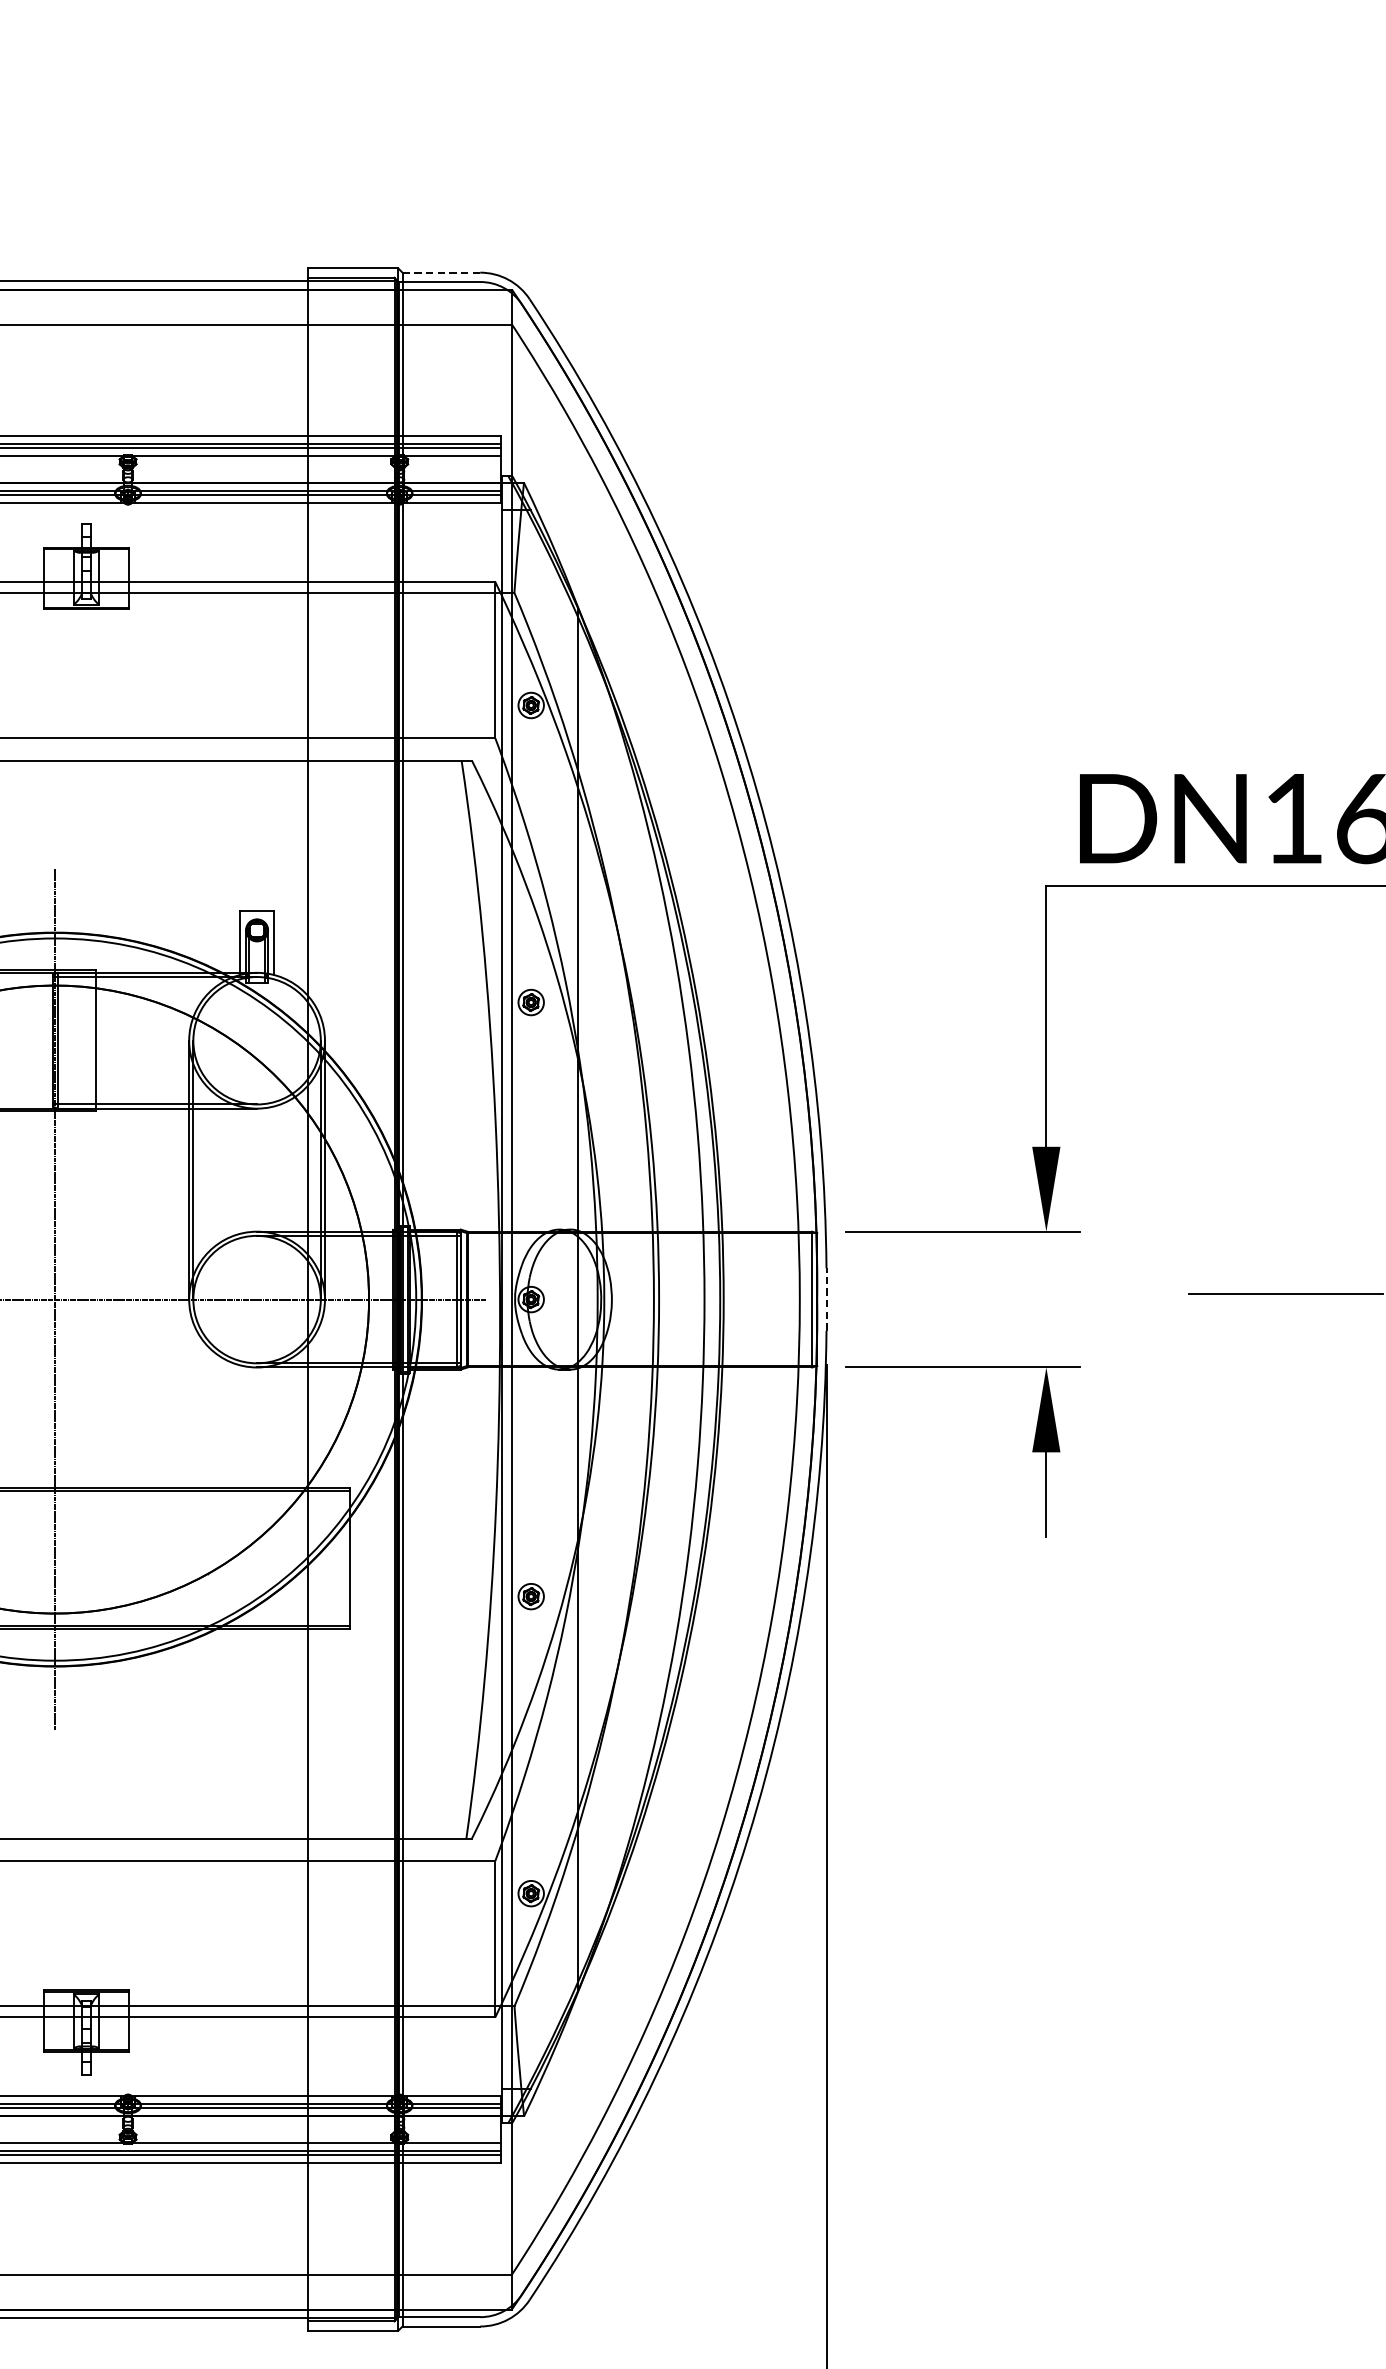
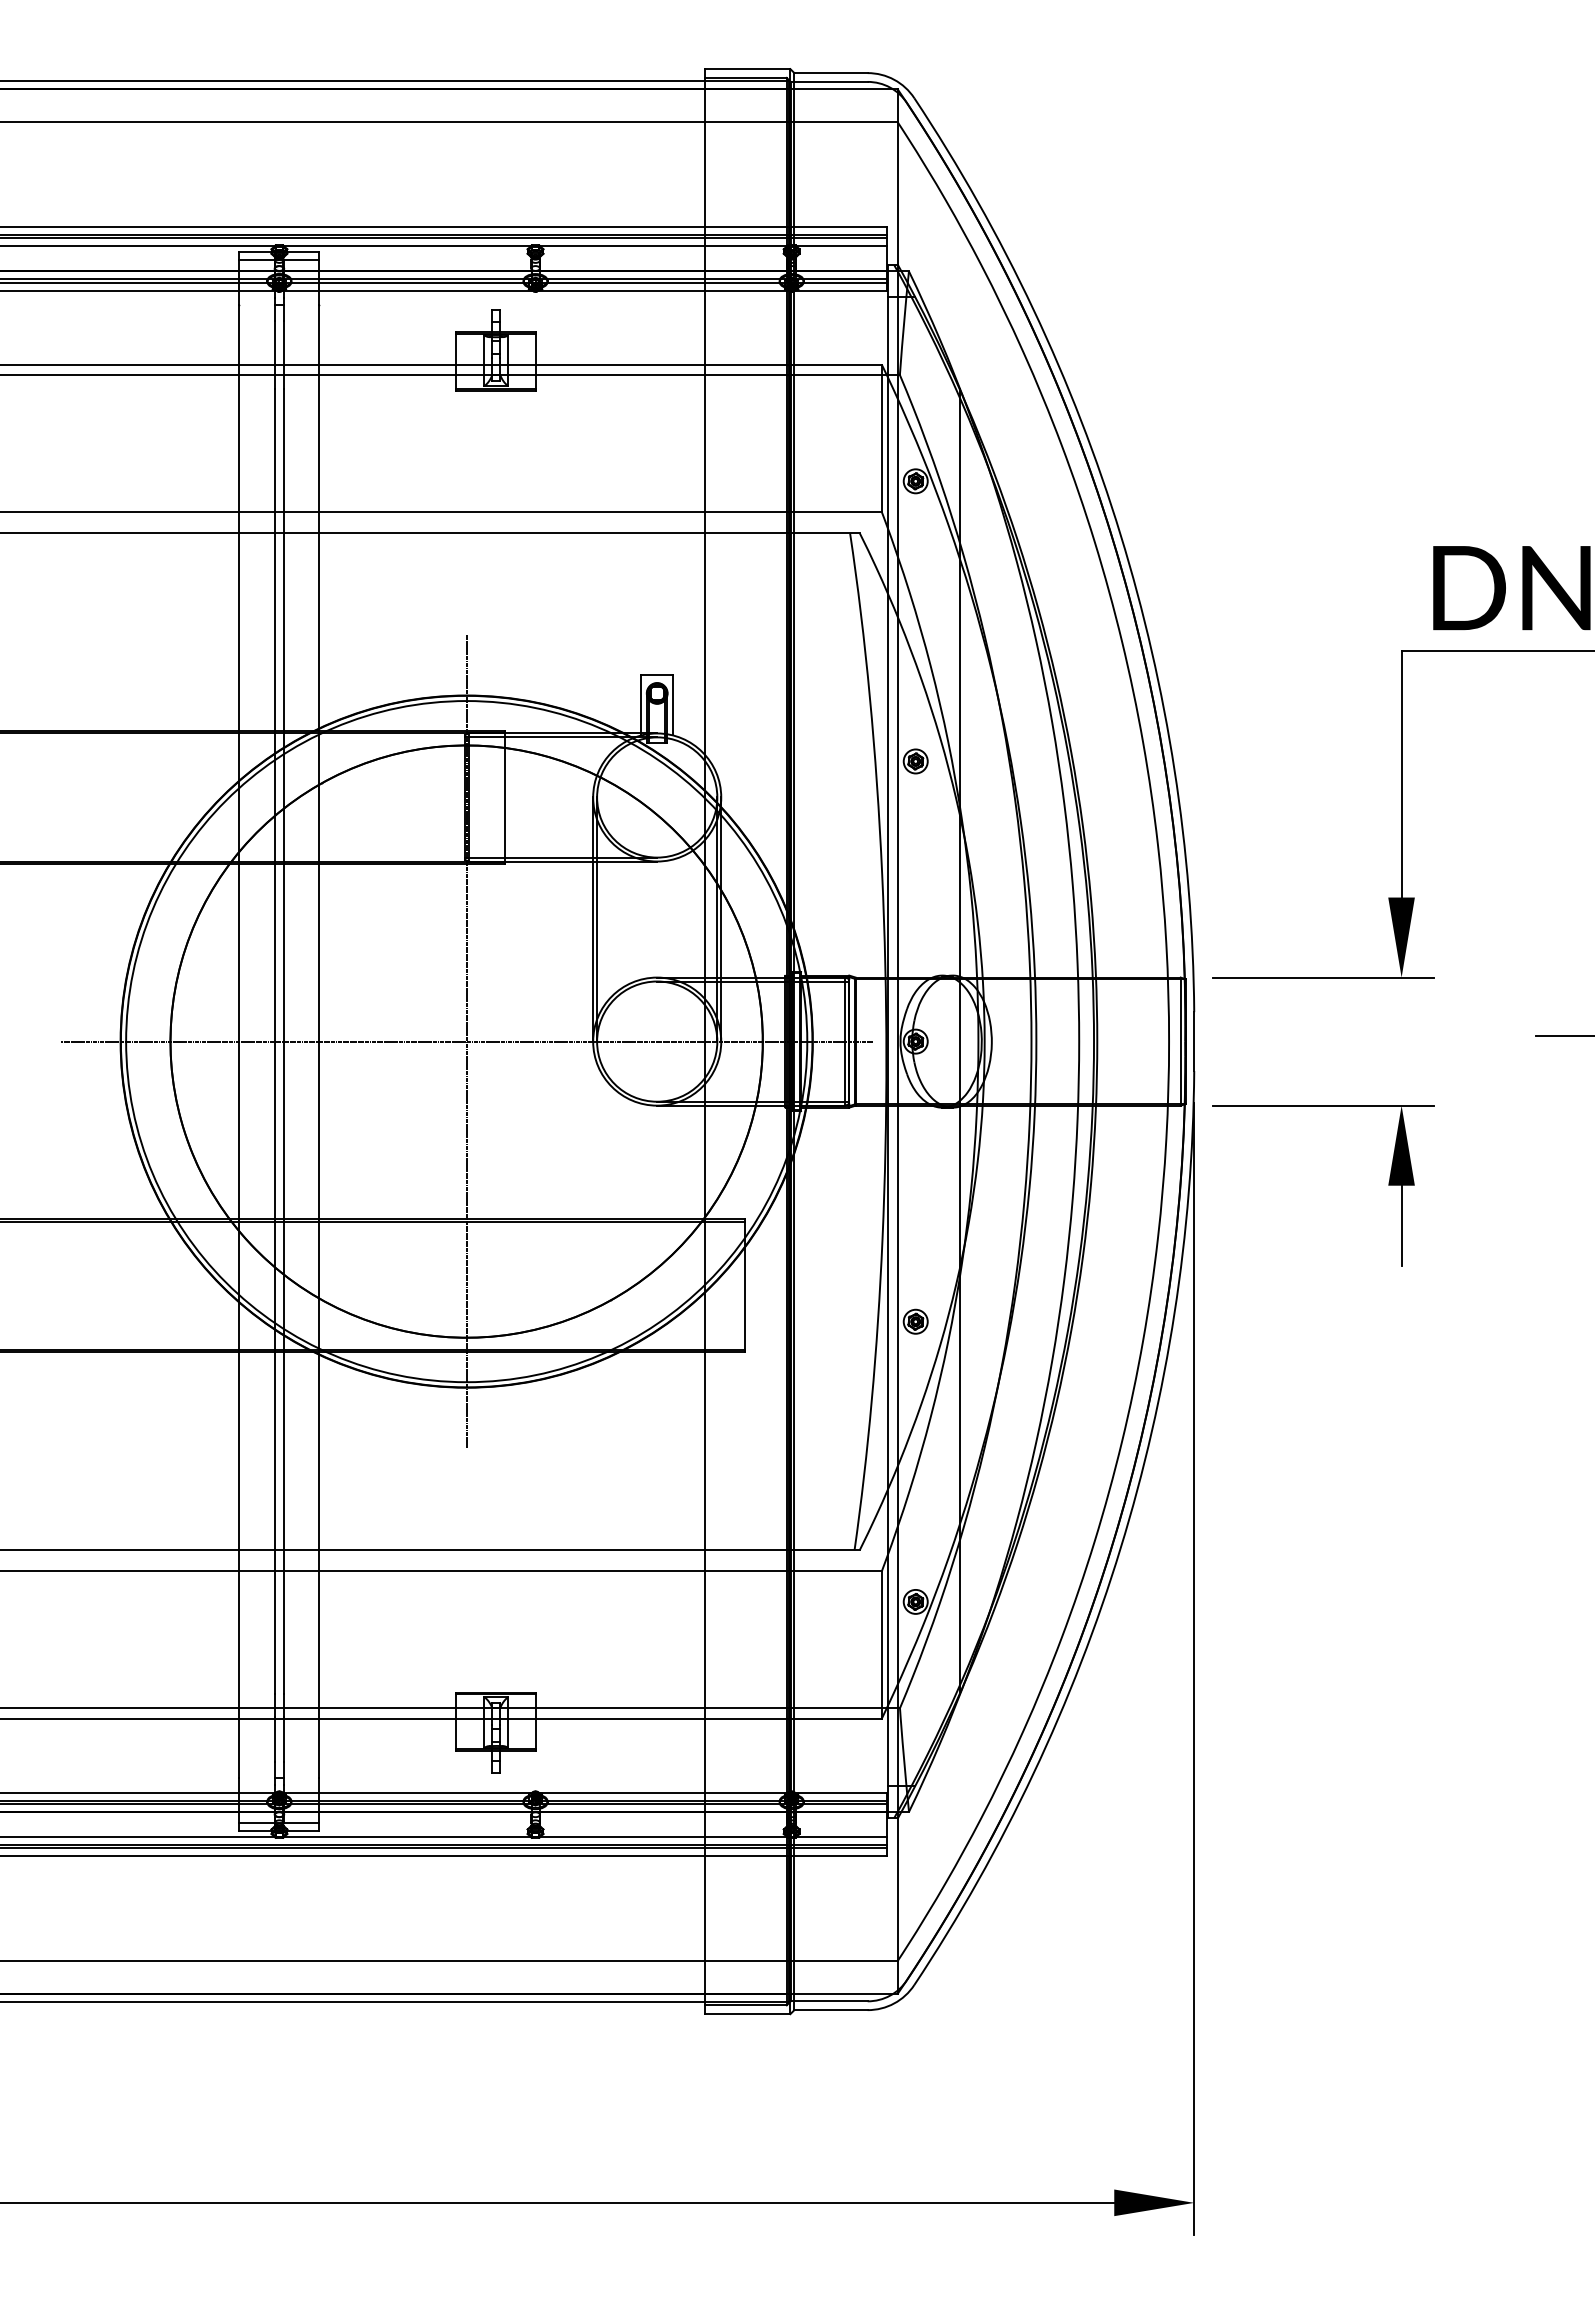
line: (441, 273) -> (831, 73), dashed -> solid
line: (826, 1299) -> (1194, 1041), dashed -> solid

